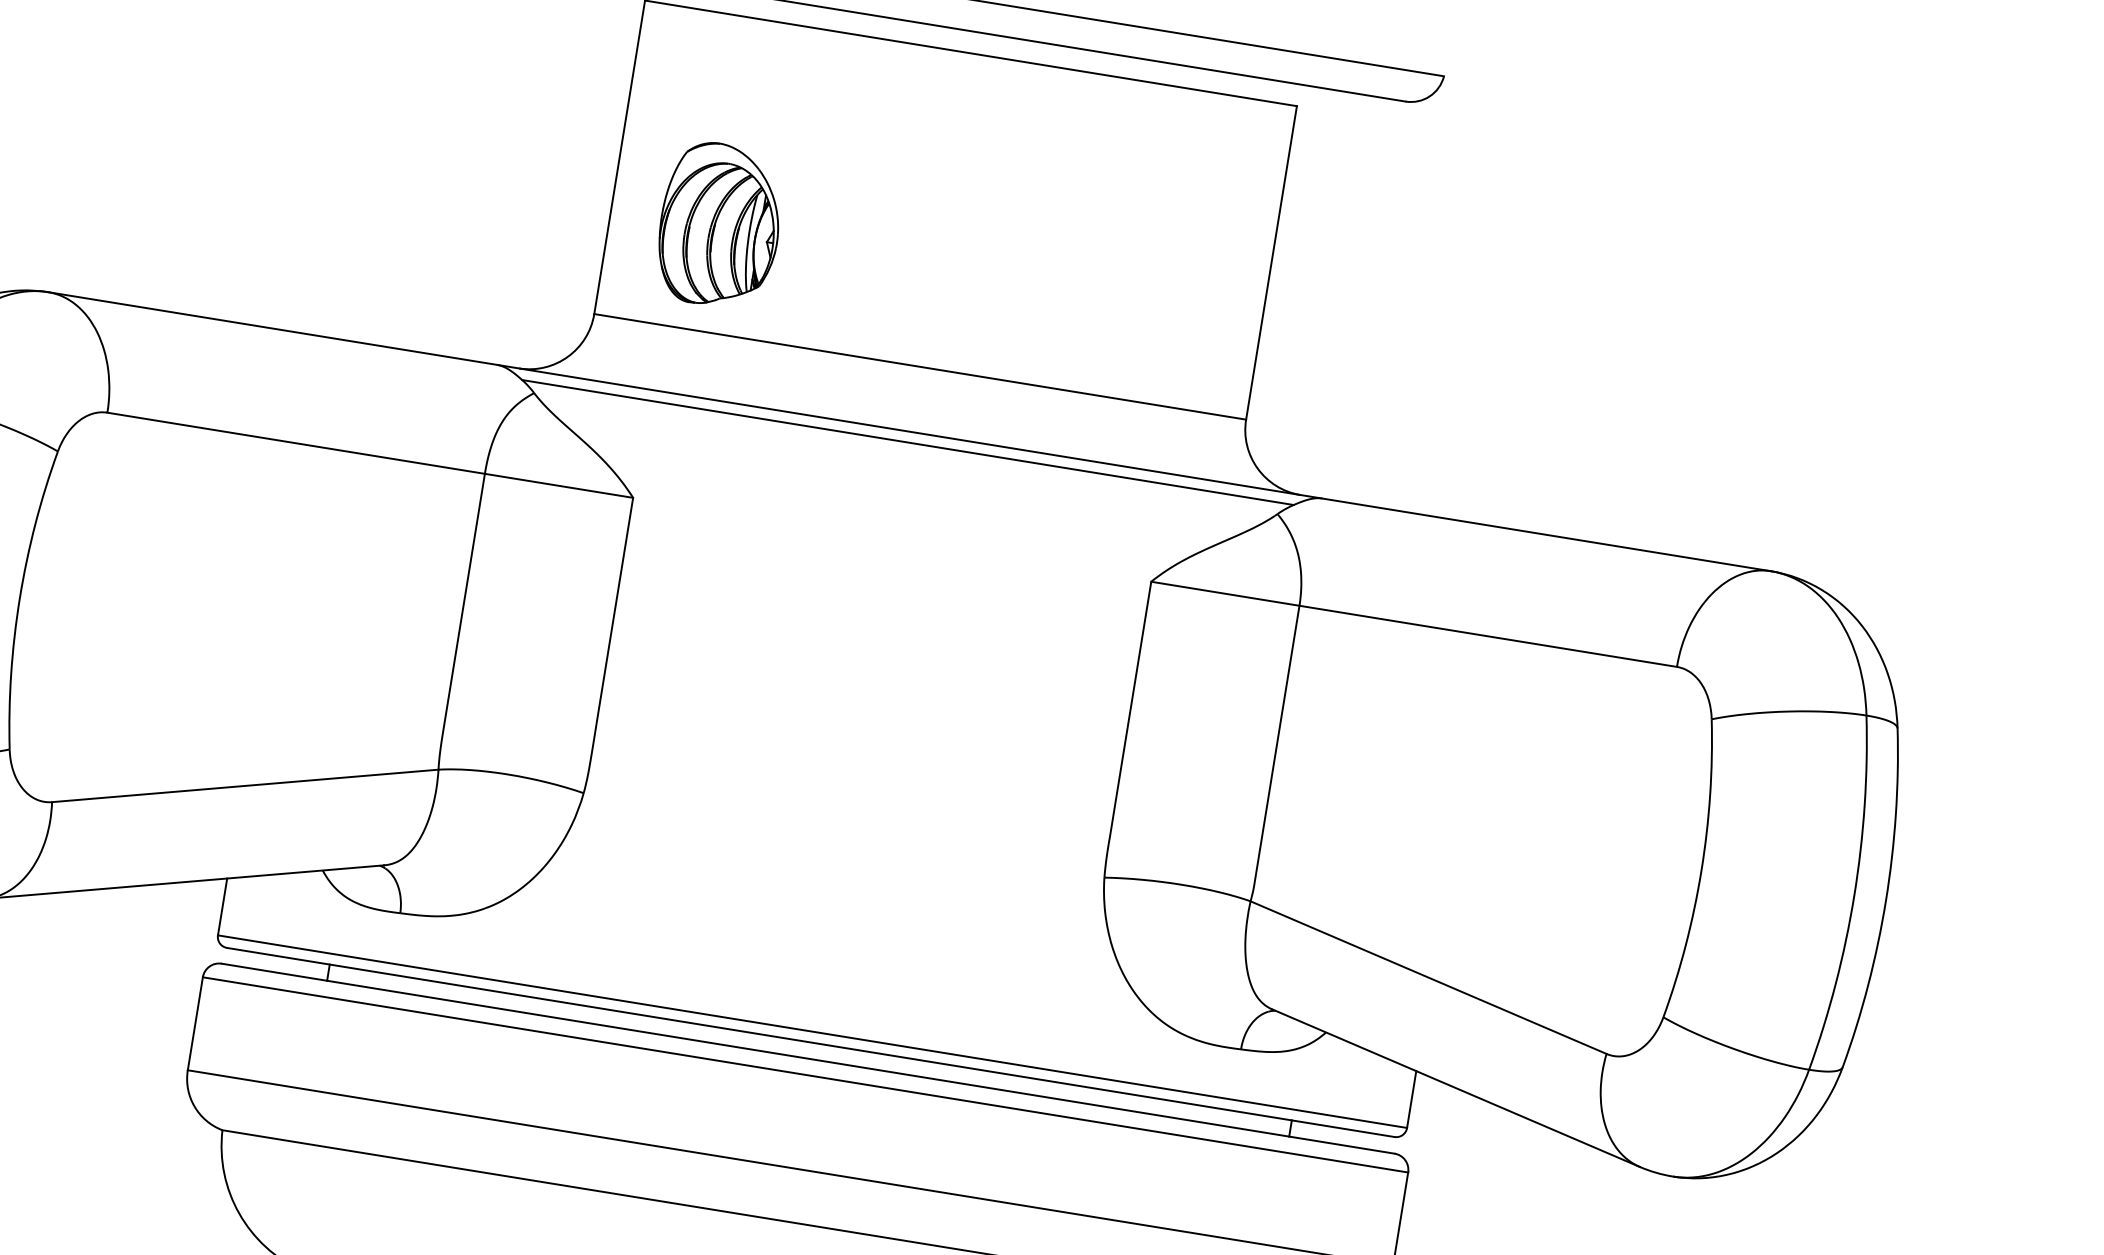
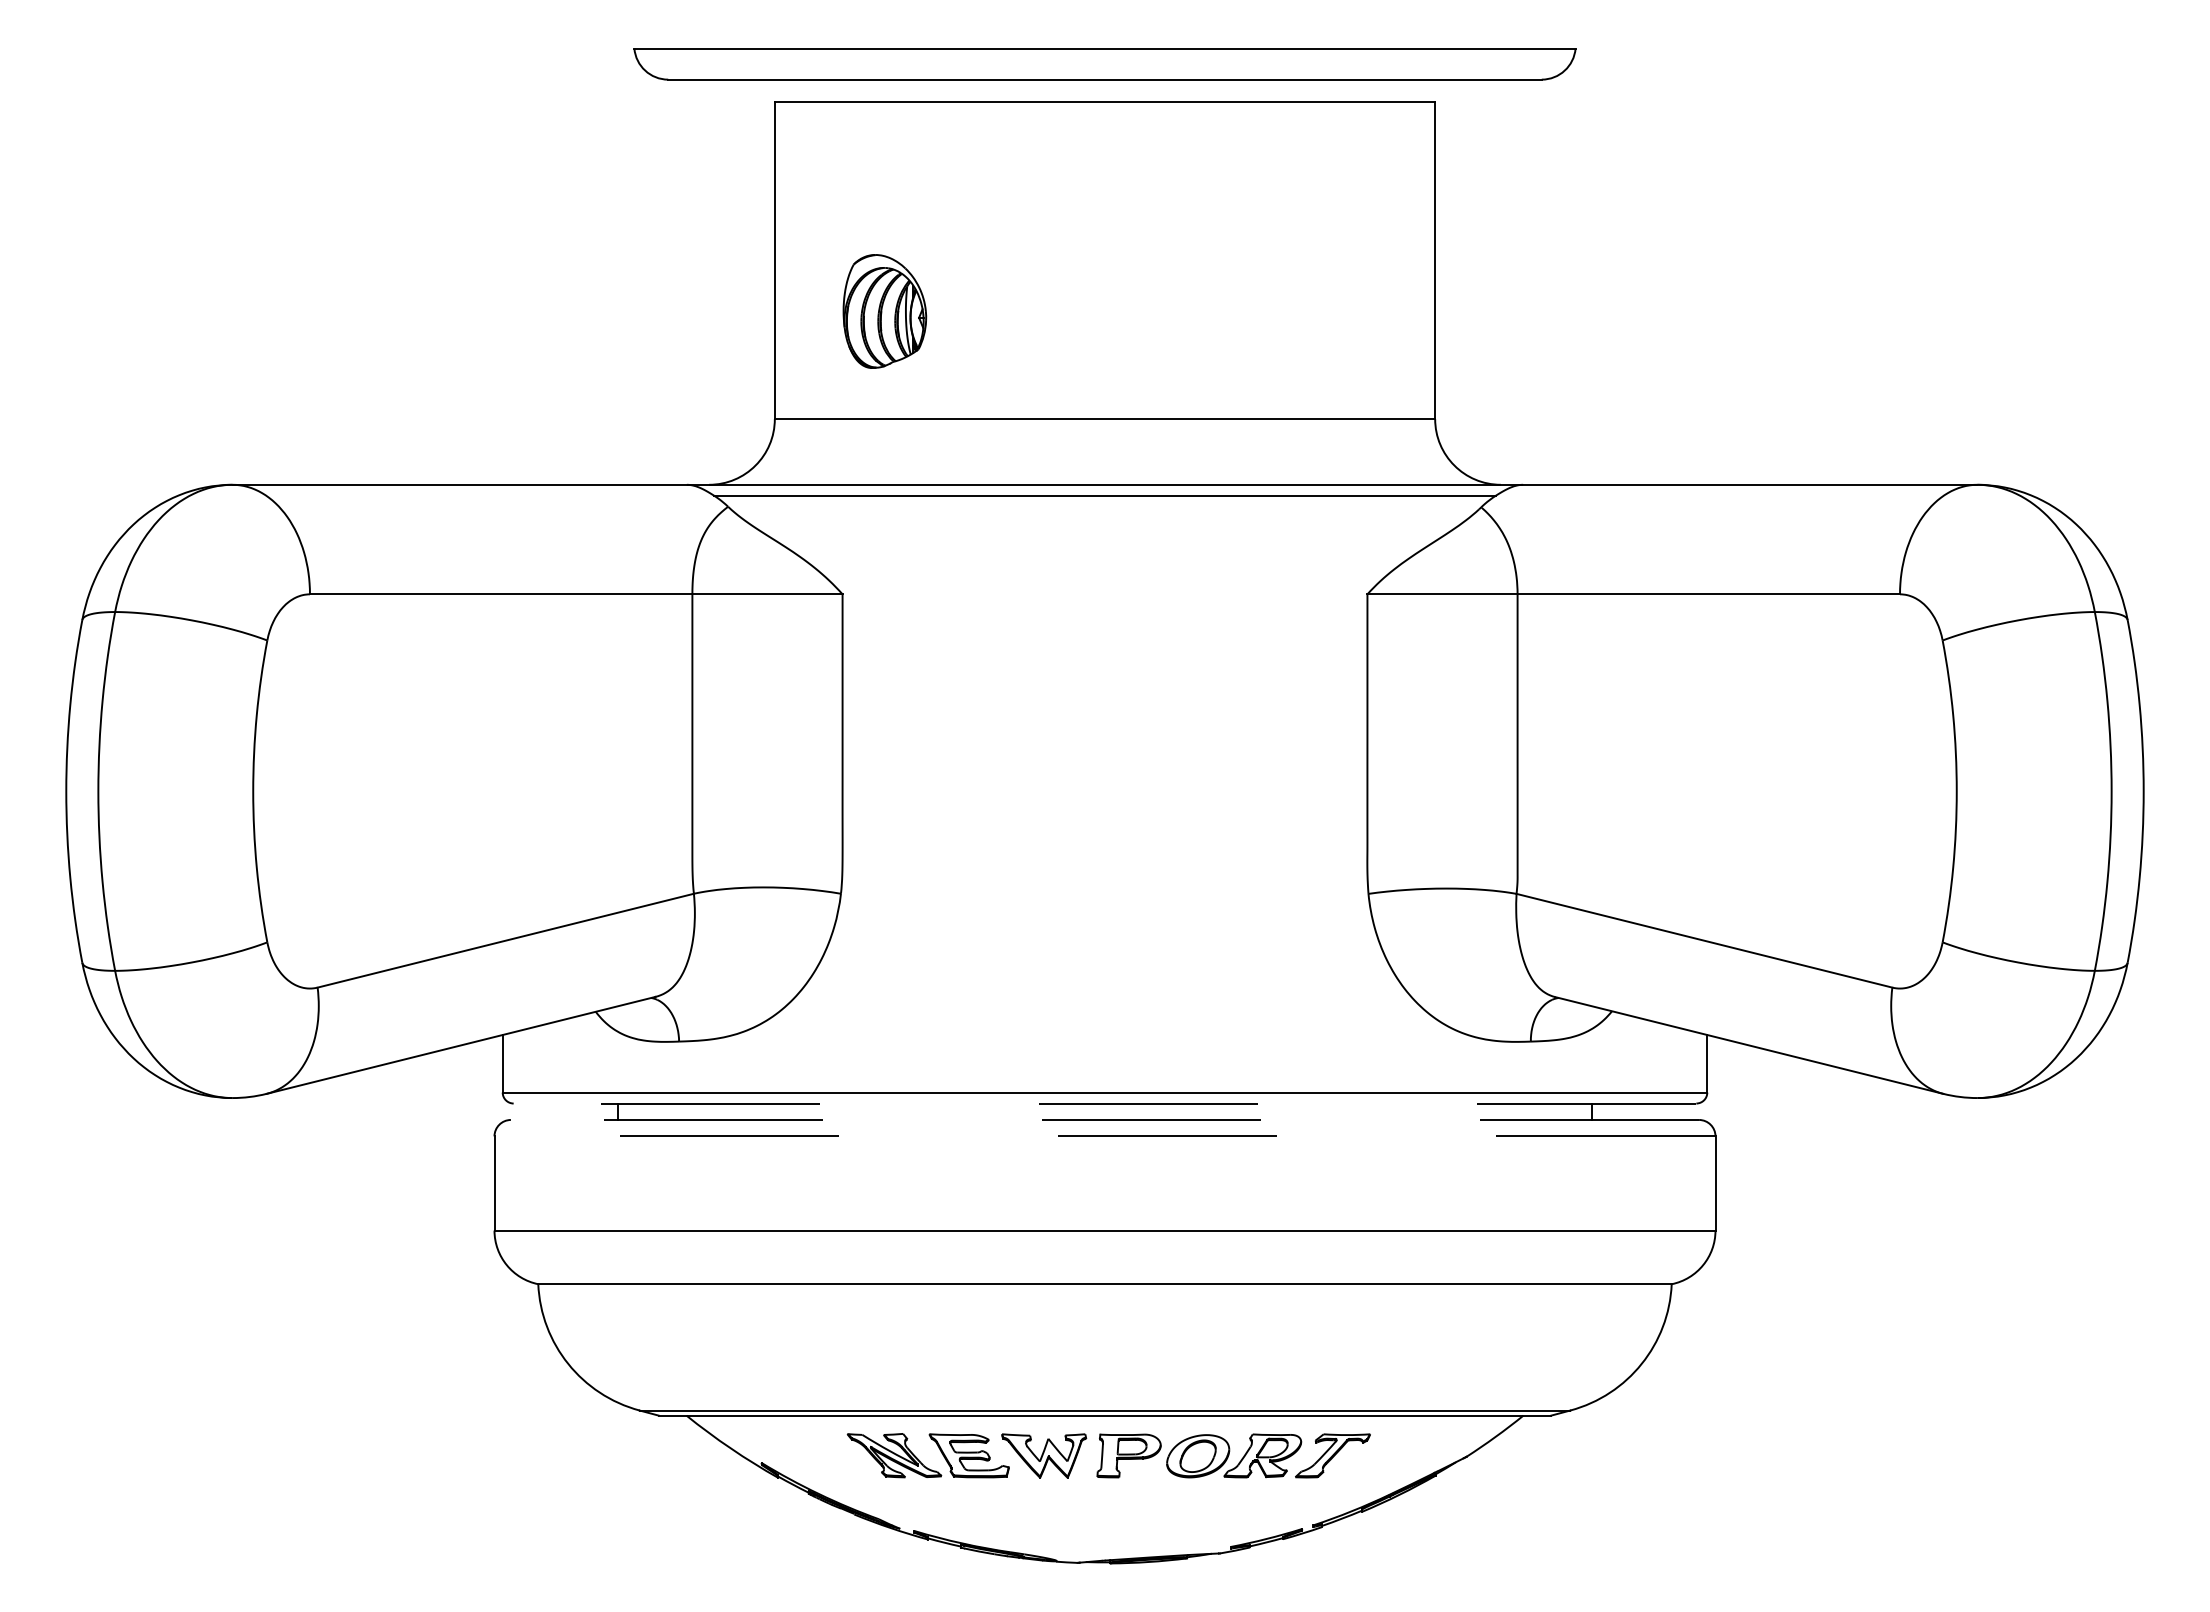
part: (719, 225) -> (884, 311), size x0.7
line: (810, 1042) -> (1104, 1103), solid -> dashed
line: (807, 1058) -> (1104, 1119), solid -> dashed
line: (806, 1075) -> (1105, 1136), solid -> dashed

